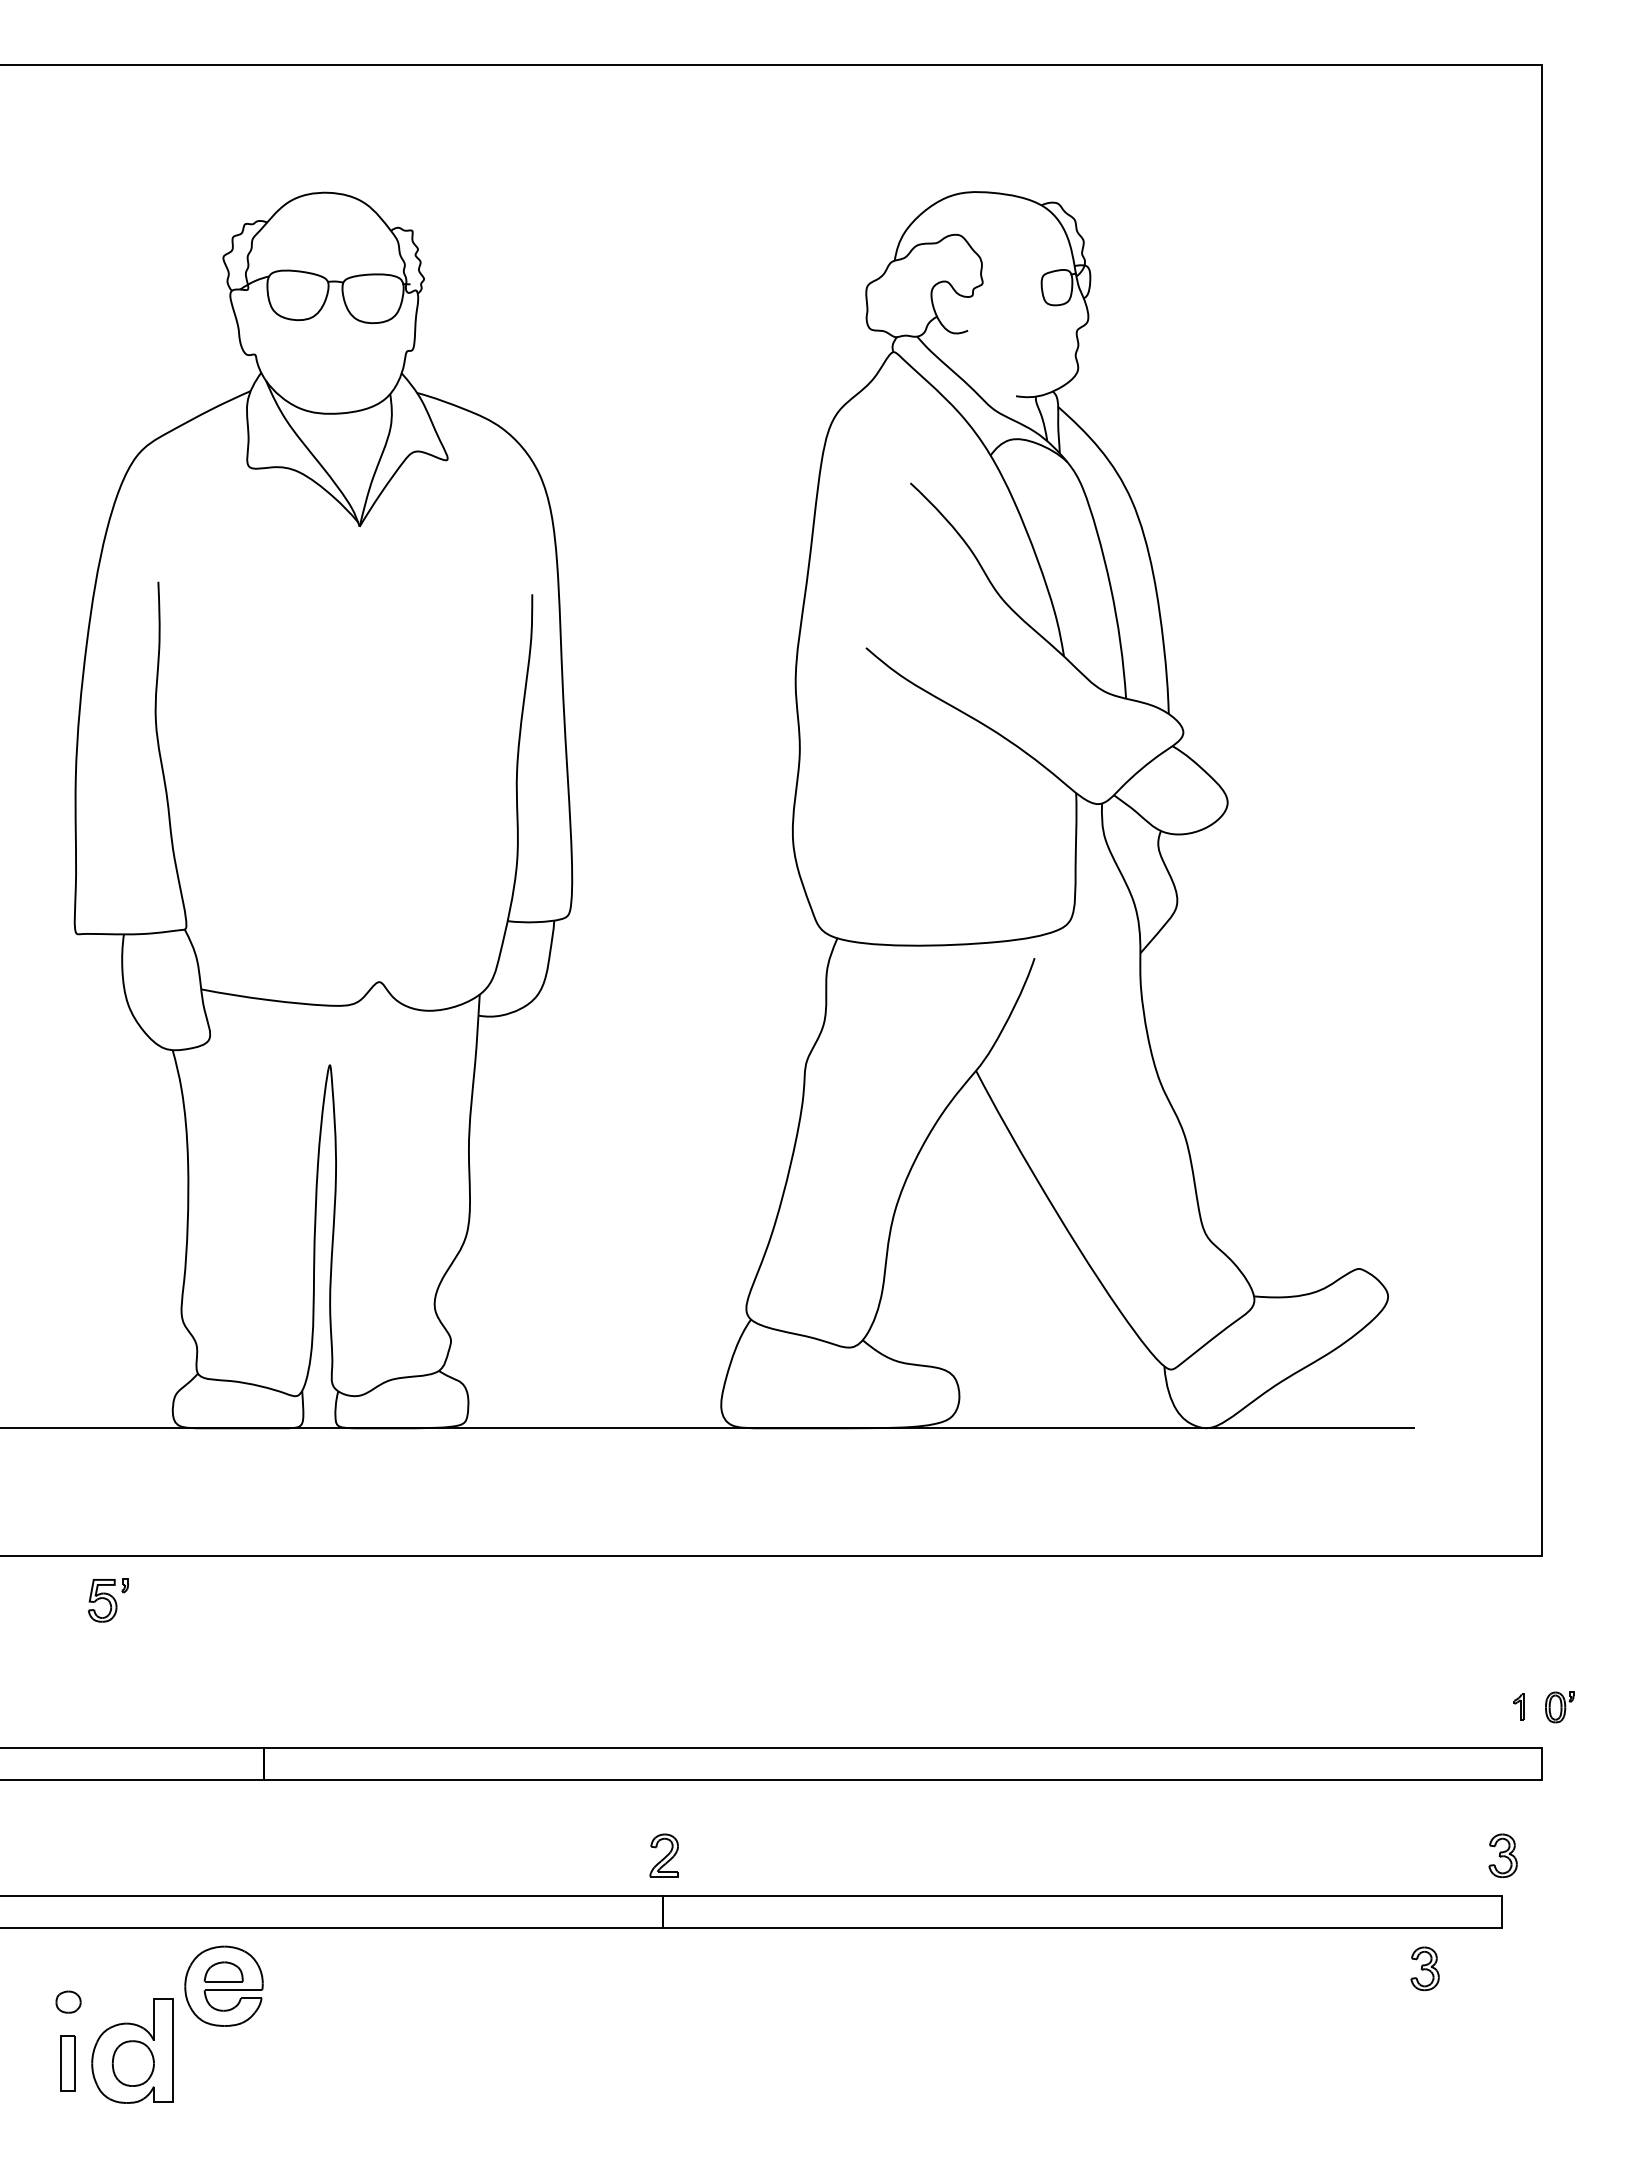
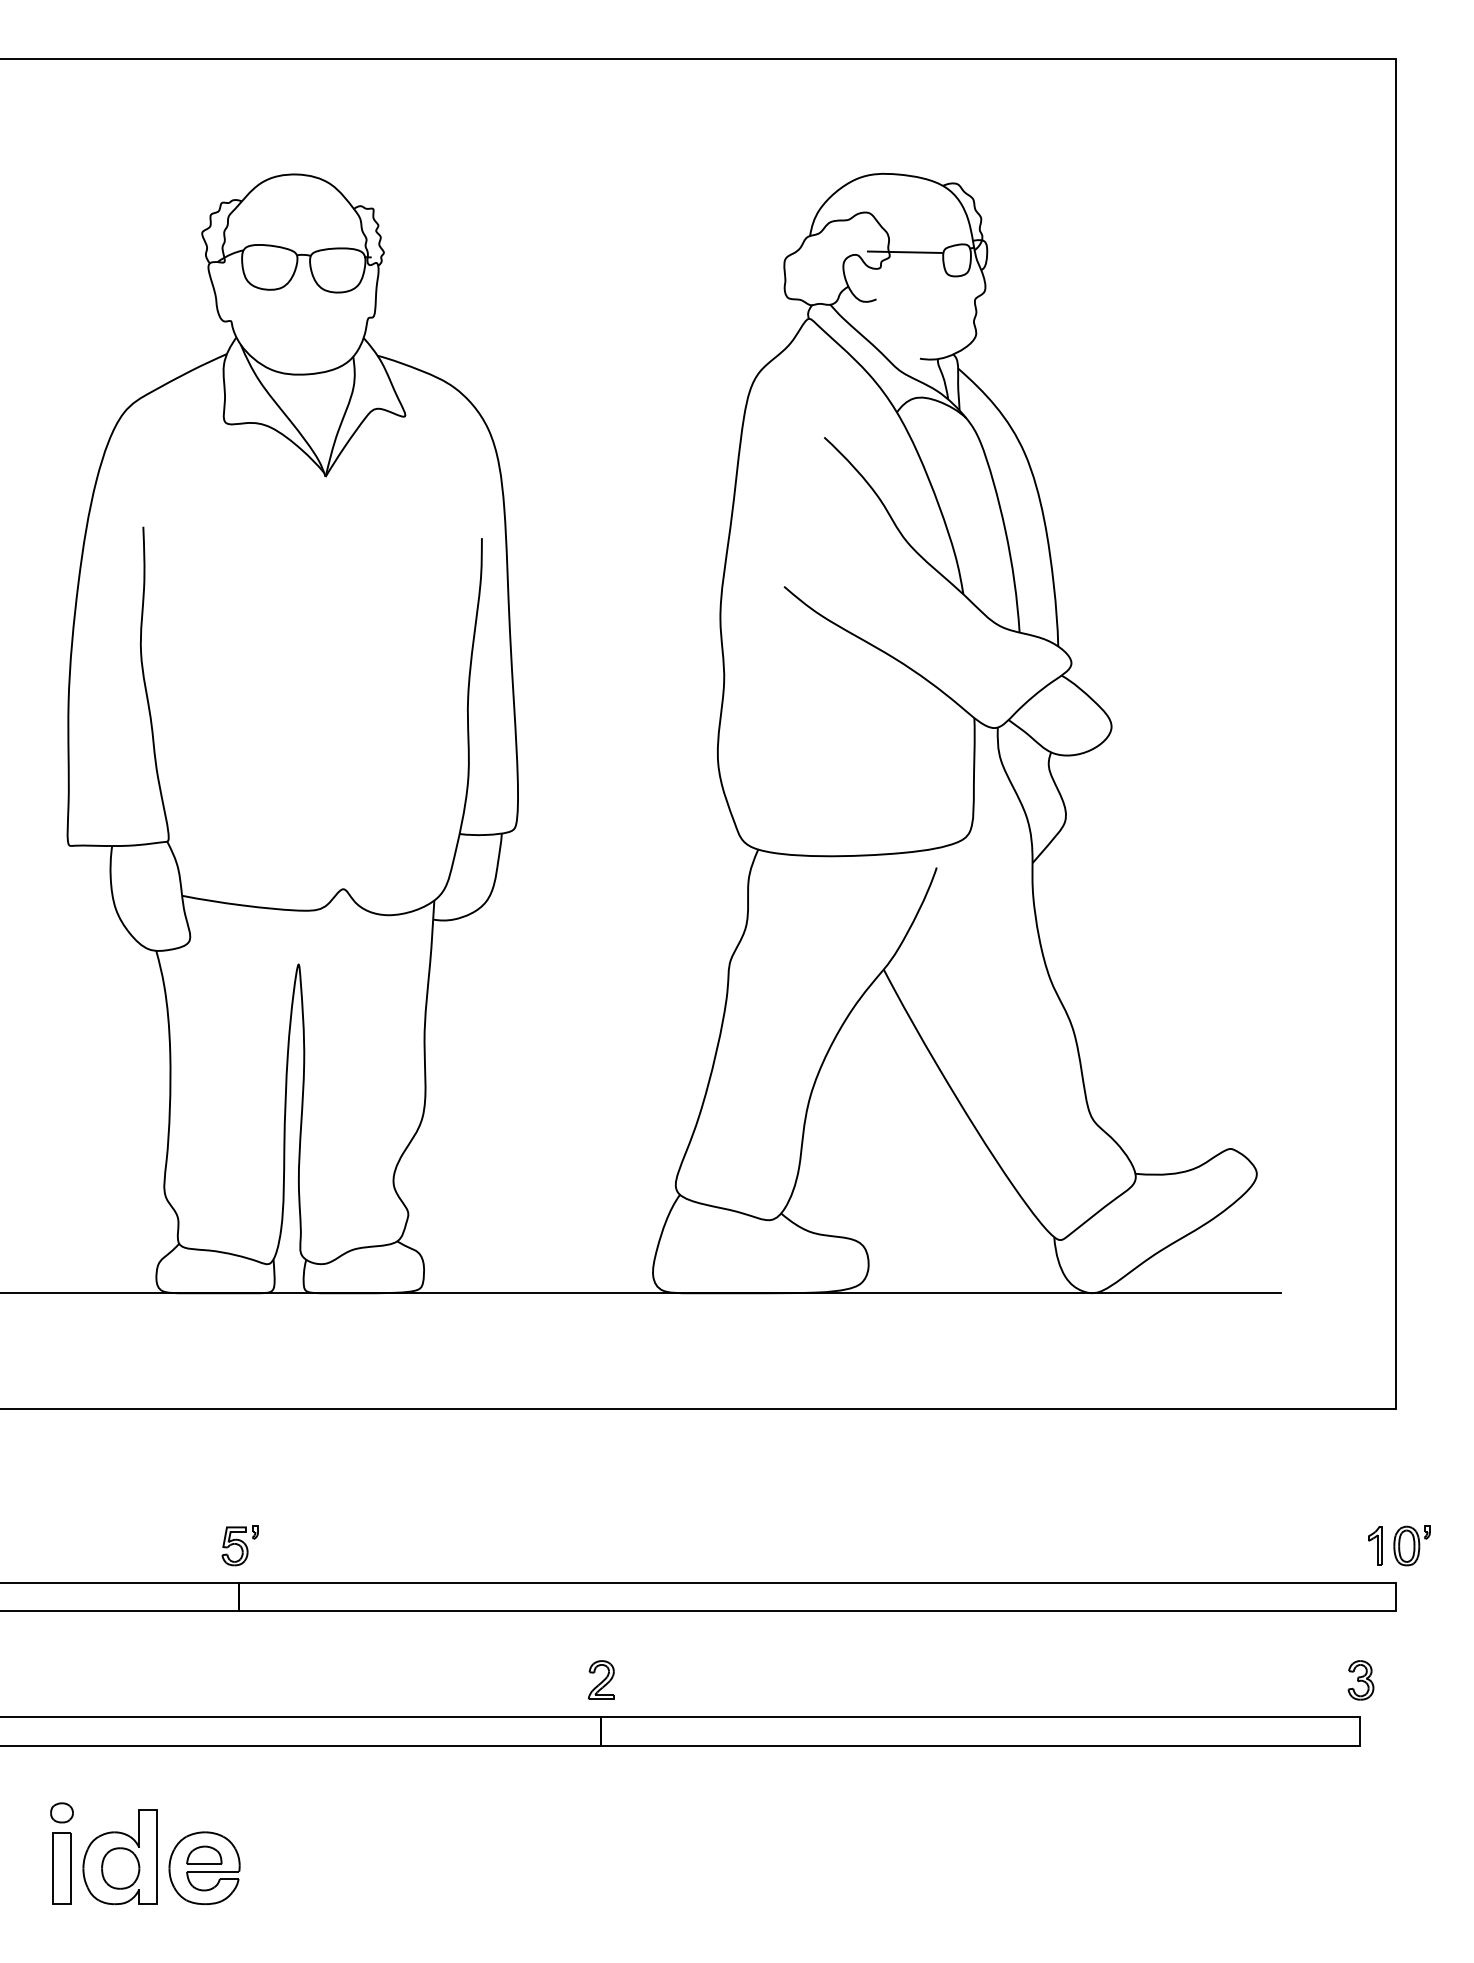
line: (999, 278) -> (904, 252), added
part: (108, 1600) -> (240, 1546), moved
part: (1518, 1706) -> (1374, 1545), size x1.67
part: (1559, 1707) -> (1412, 1546), size x1.43
part: (1424, 1968) -> (1289, 1782), removed
part: (223, 1985) -> (204, 1867), moved
part: (67, 2063) -> (61, 1868), size x1.43

